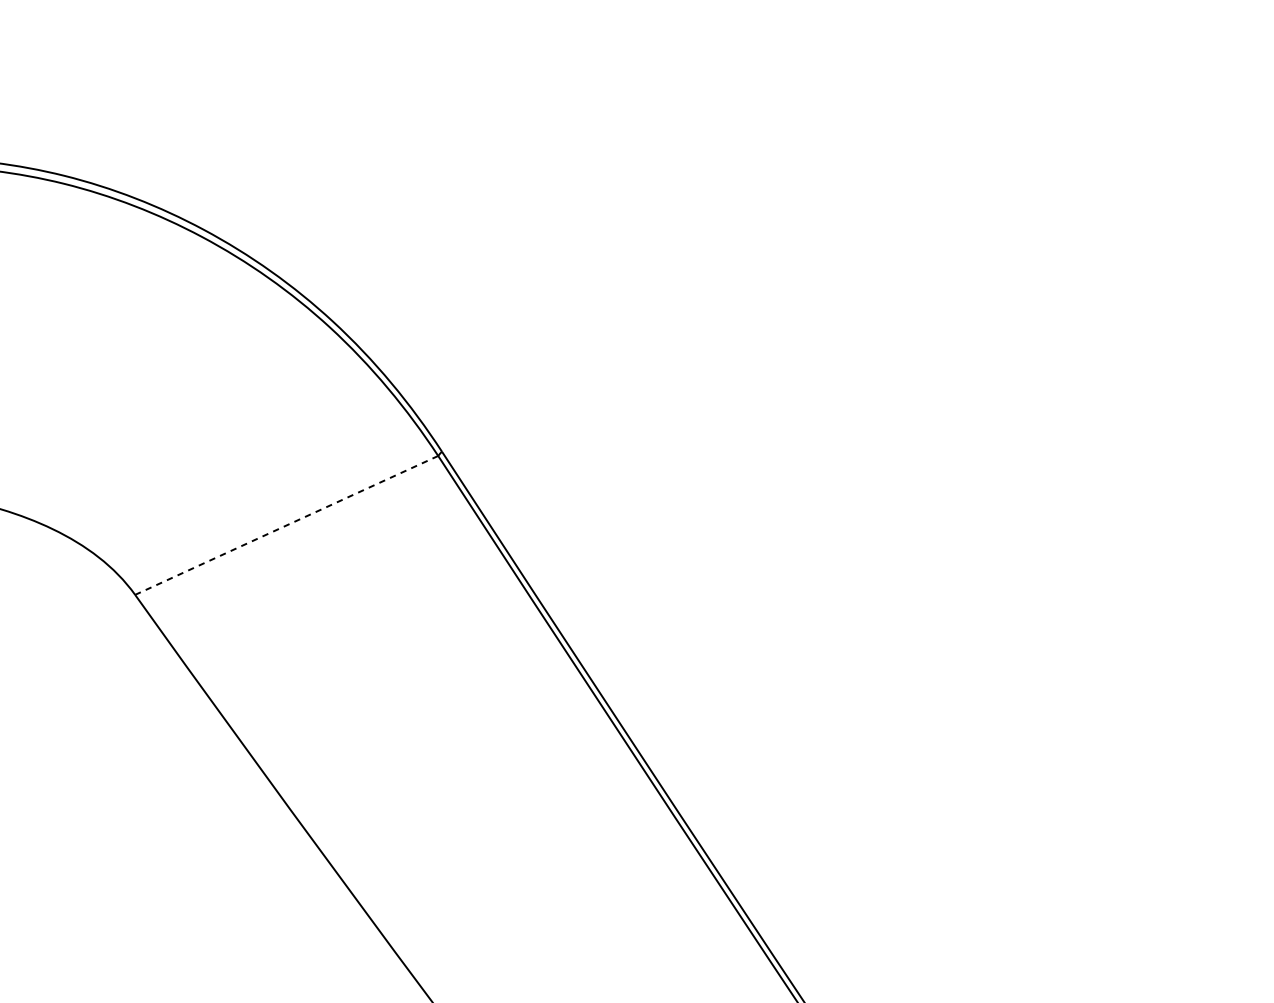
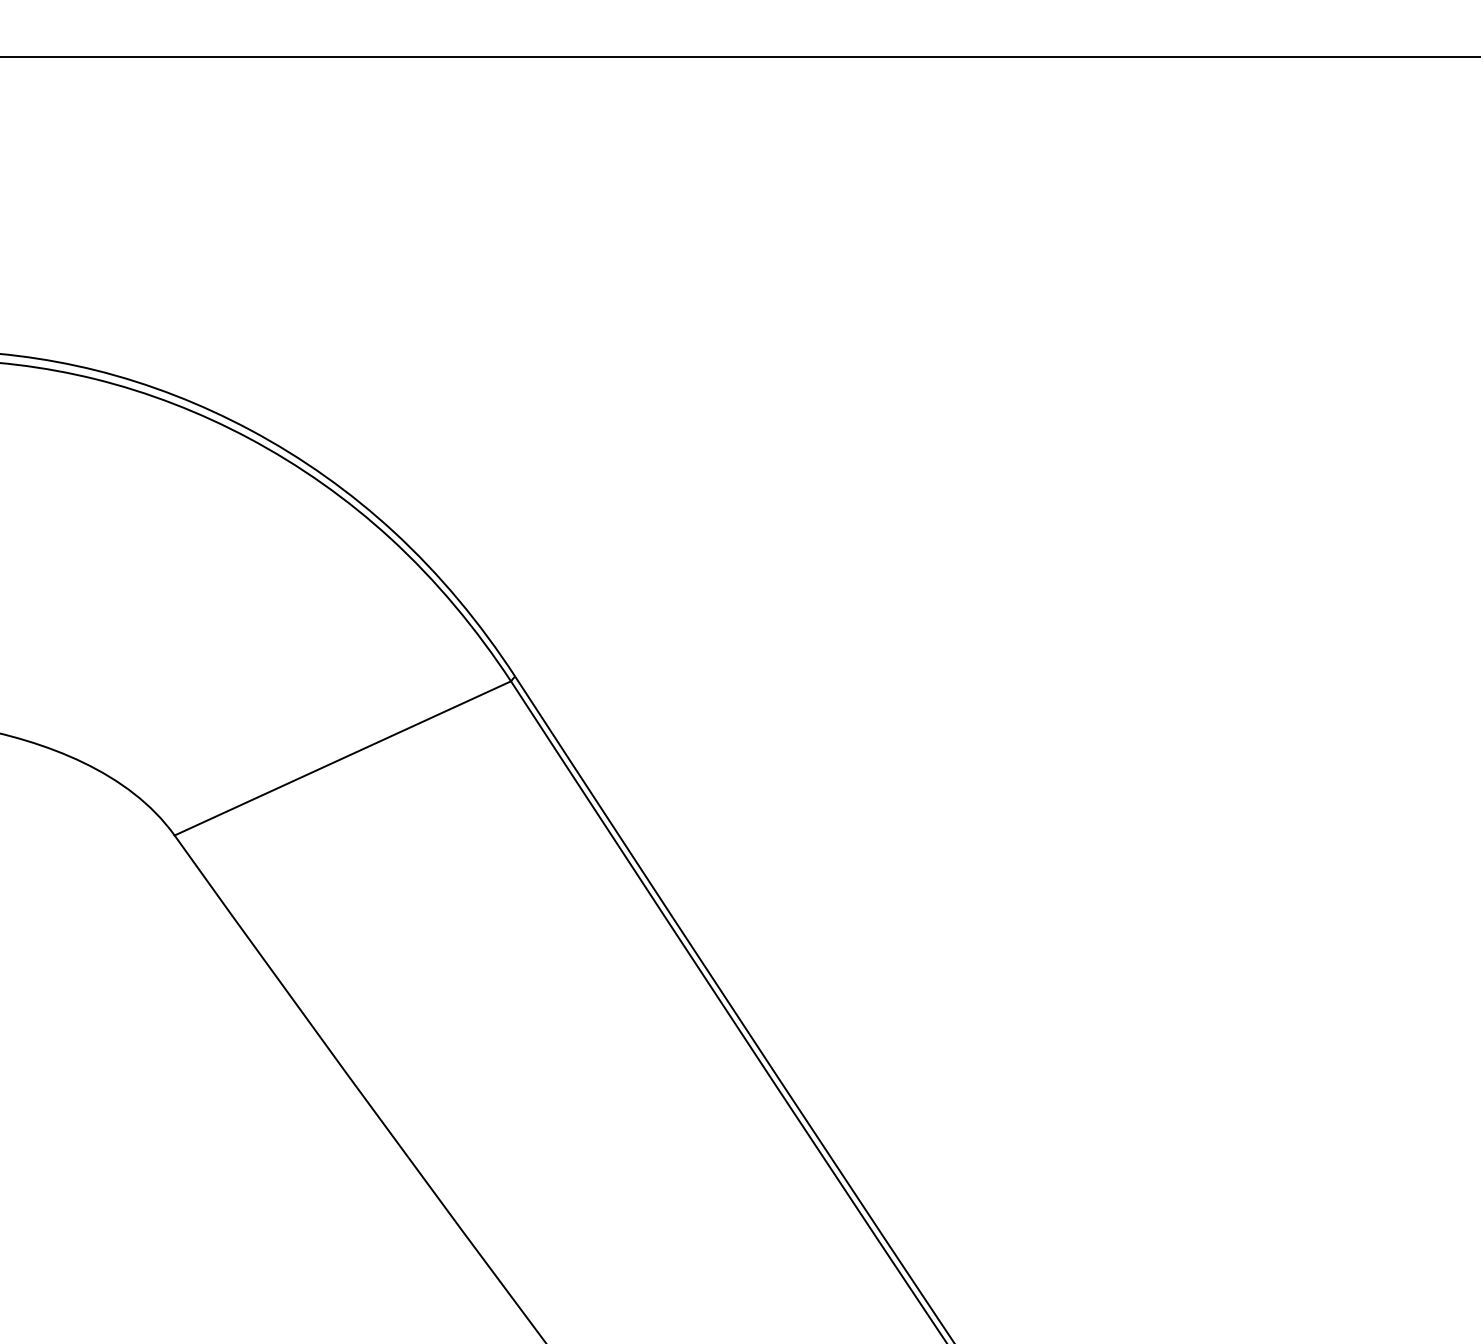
line: (286, 525) -> (342, 758), dashed -> solid

